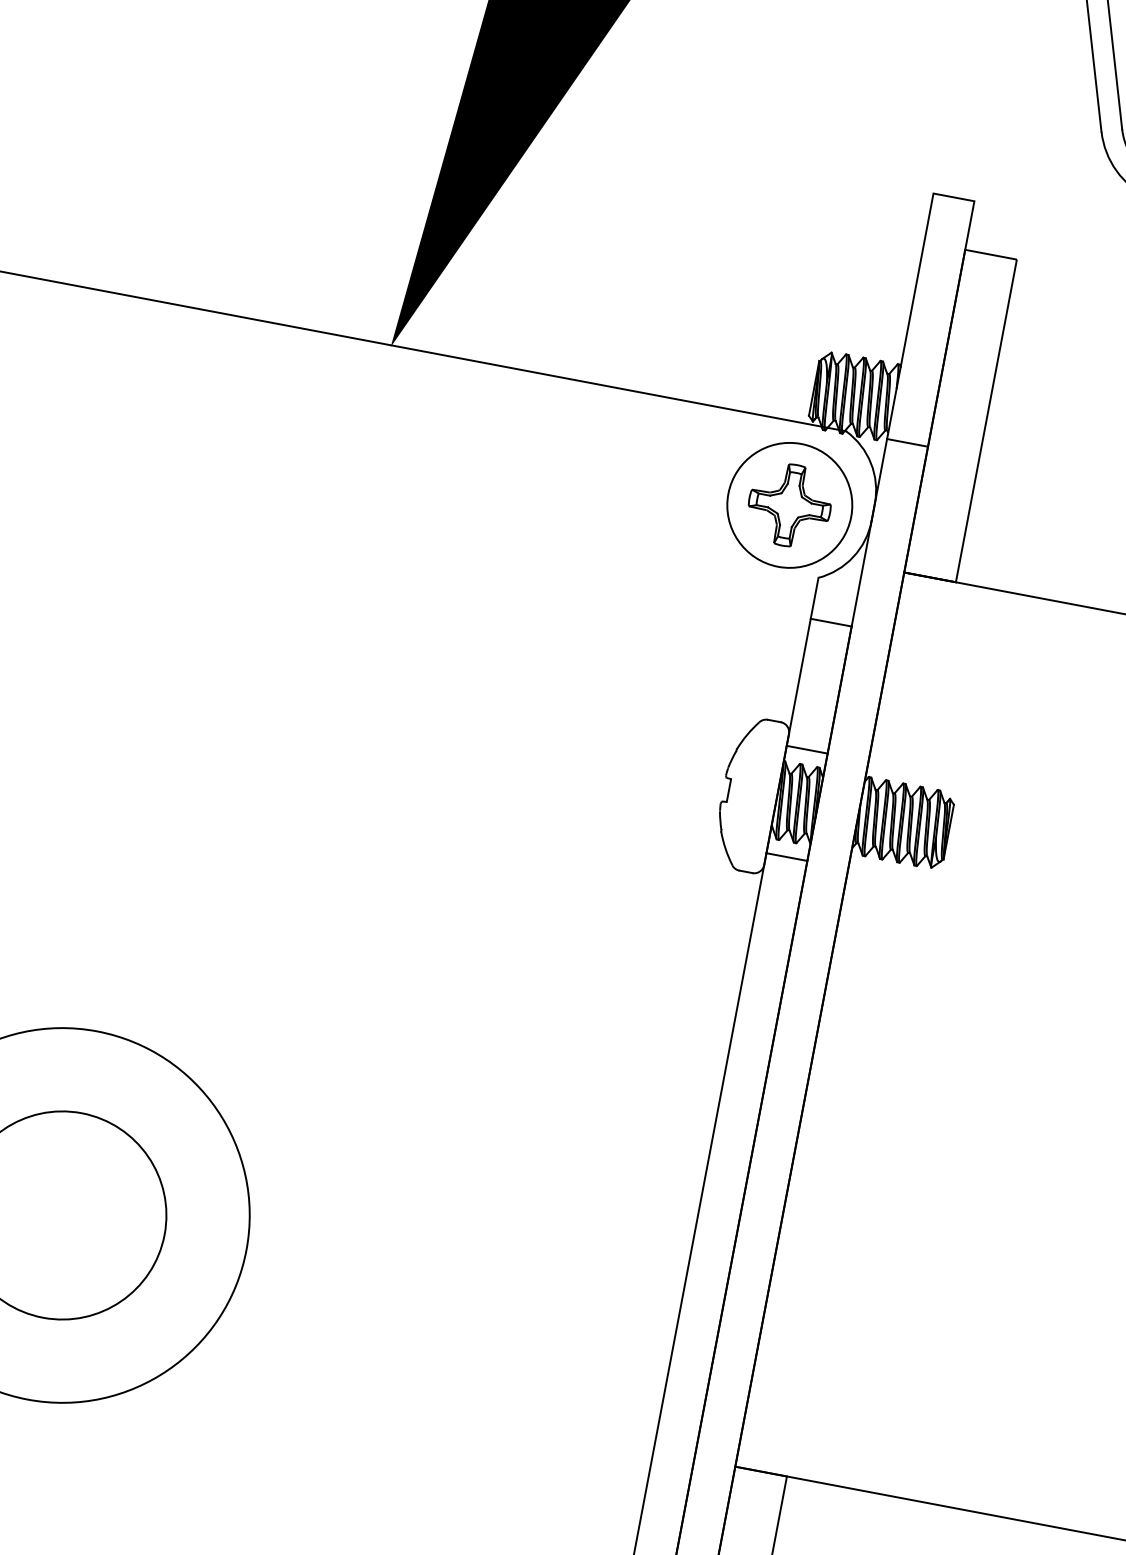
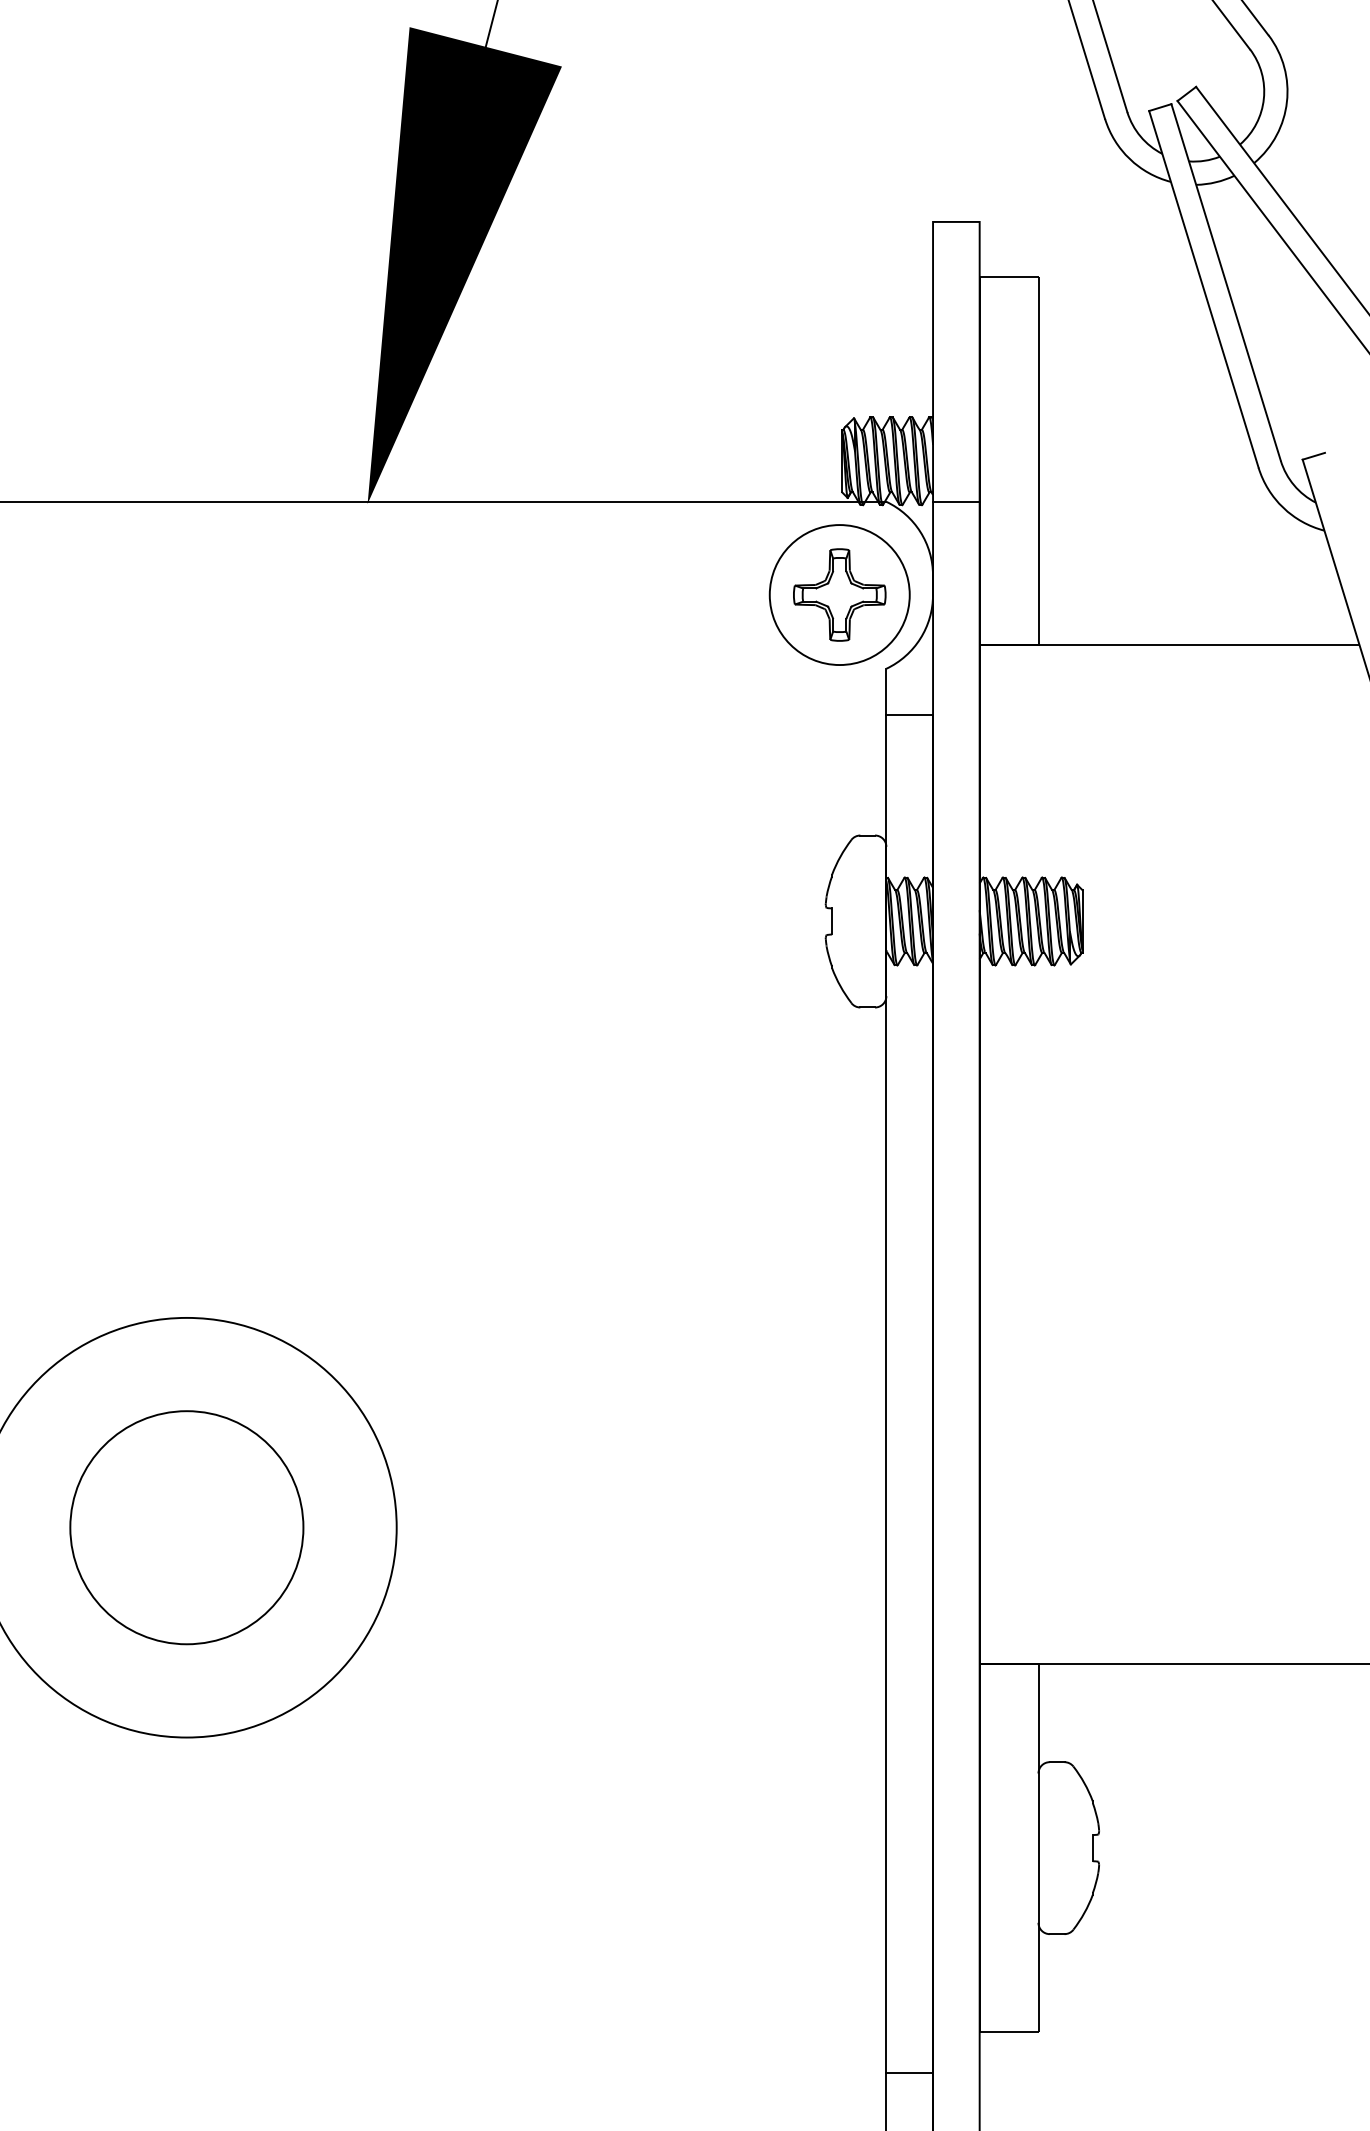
line: (806, 749) -> (909, 860), removed
line: (786, 856) -> (909, 982), removed

